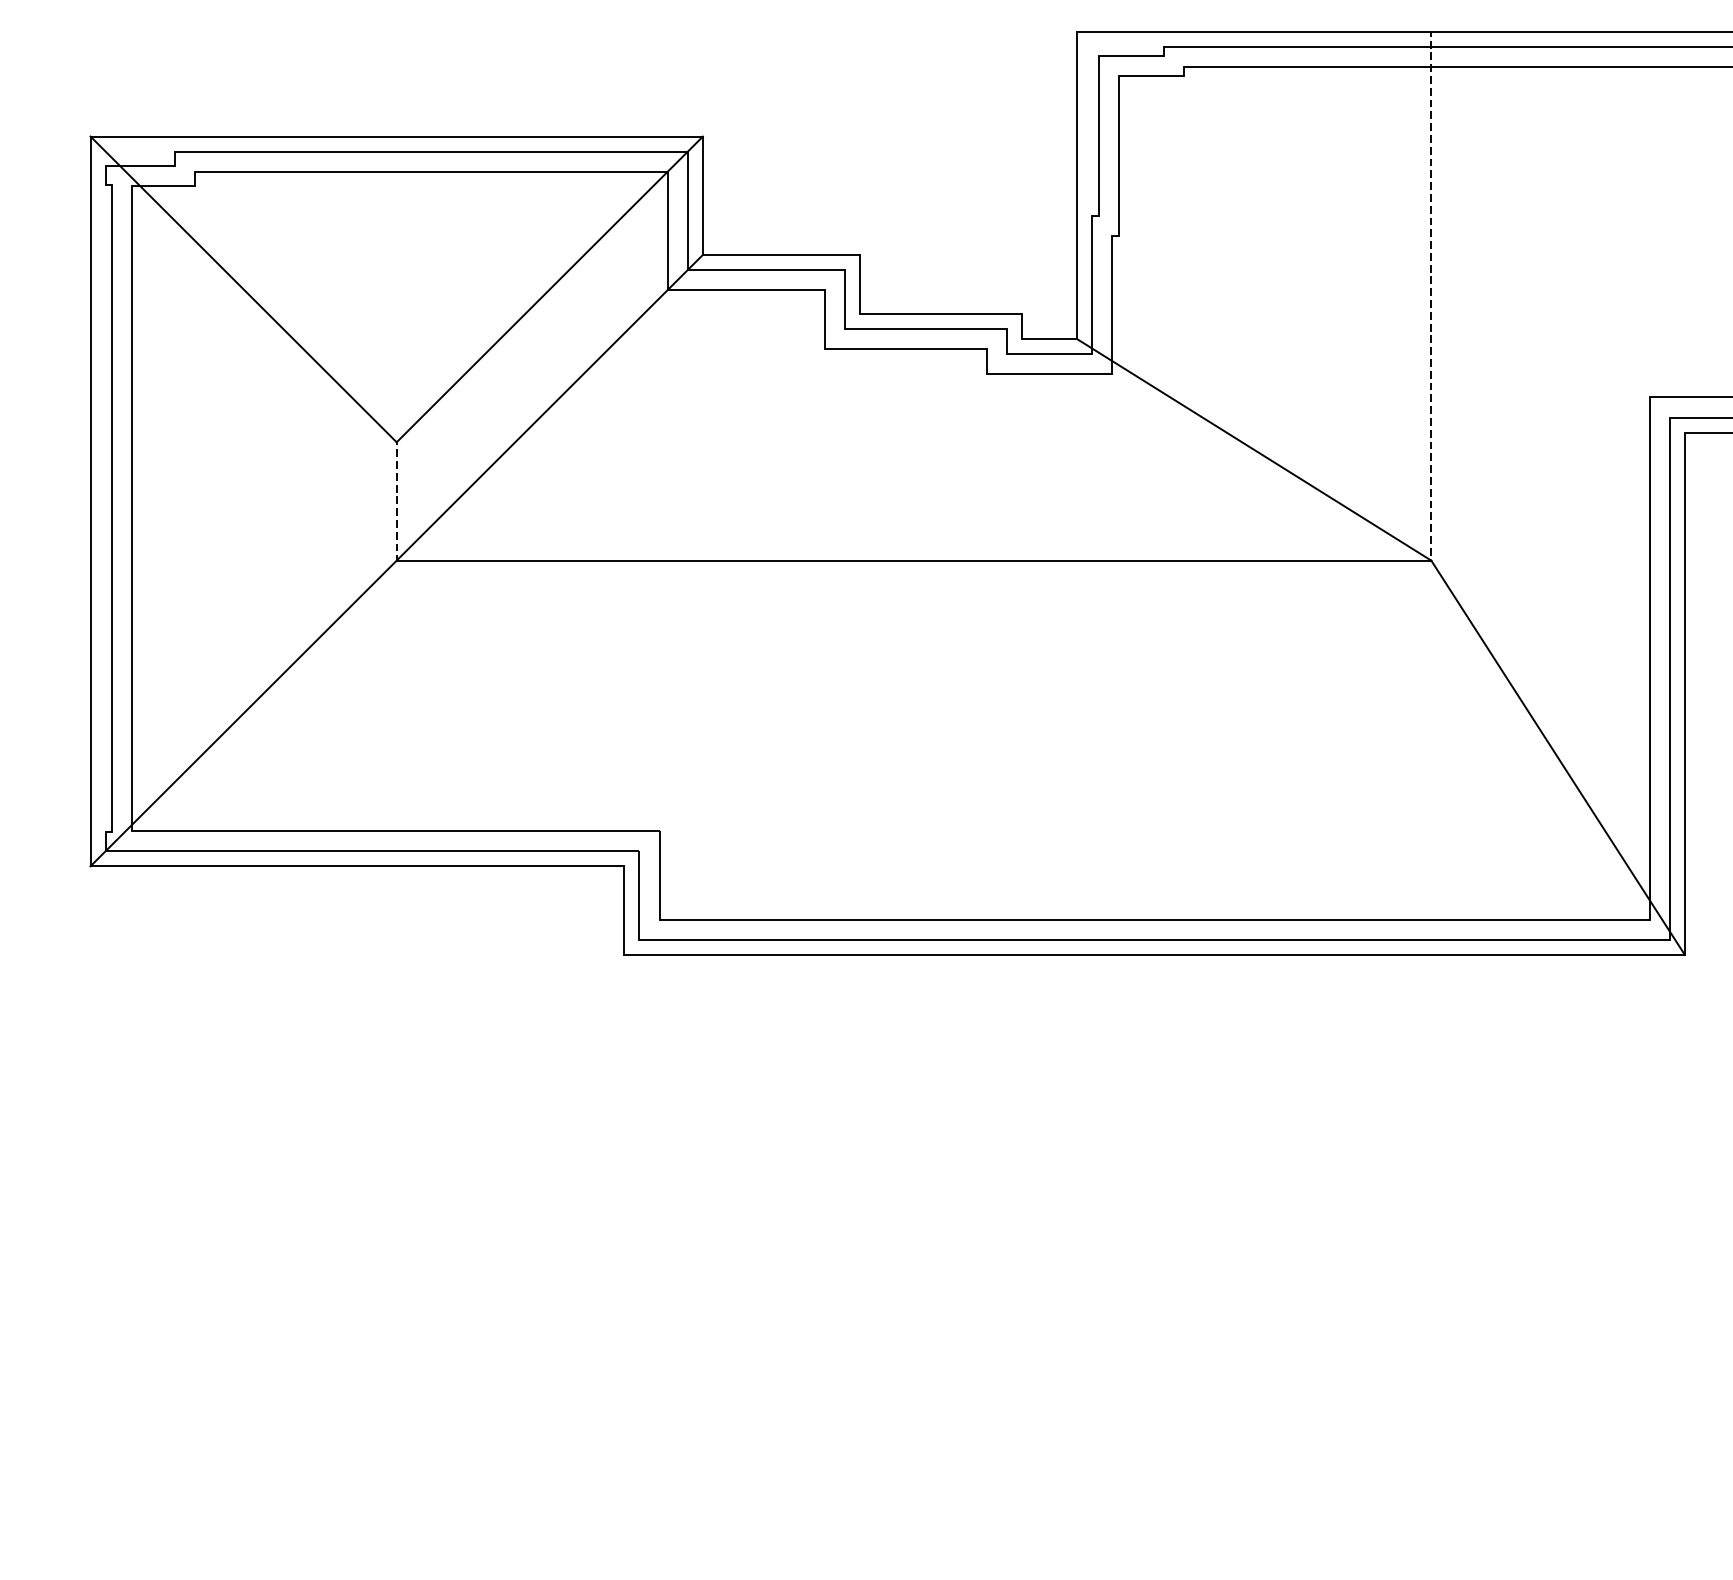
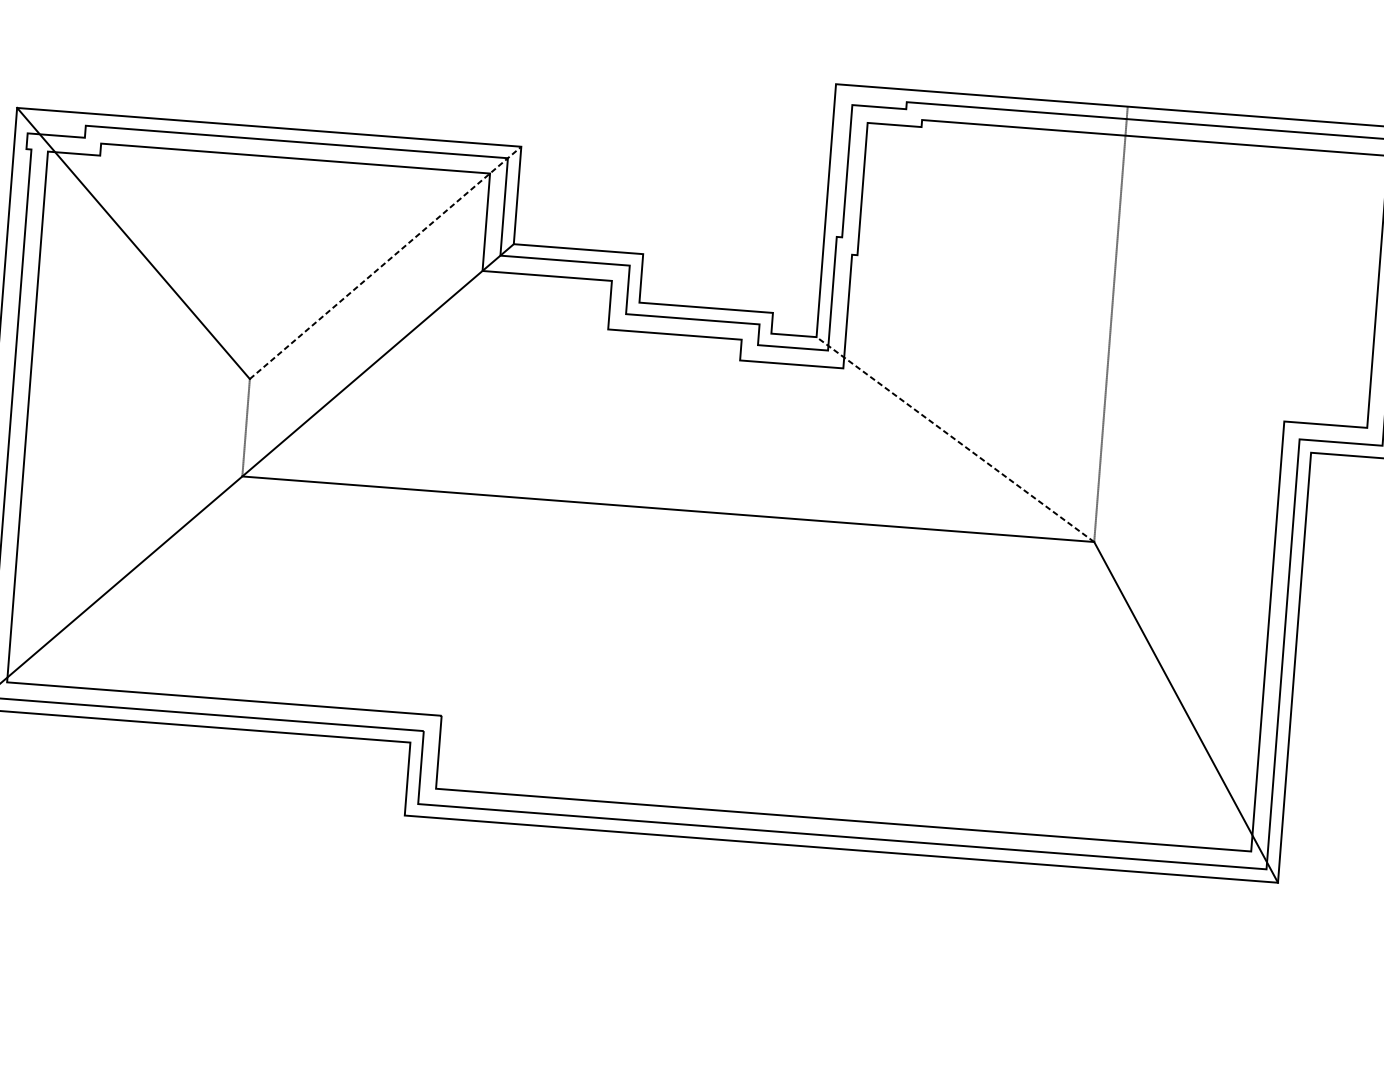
line: (550, 289) -> (386, 262), solid -> dashed
line: (1254, 449) -> (955, 439), solid -> dashed

